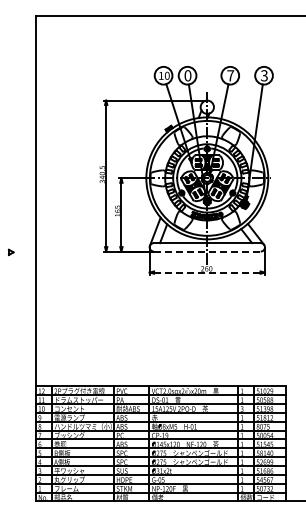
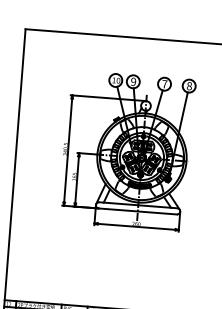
text: (187, 75) -> (133, 81), 0 -> 9
text: (264, 75) -> (189, 85), 3 -> 8
line: (207, 251) -> (137, 211), dashed -> solid
line: (207, 272) -> (136, 226), dashed -> solid

